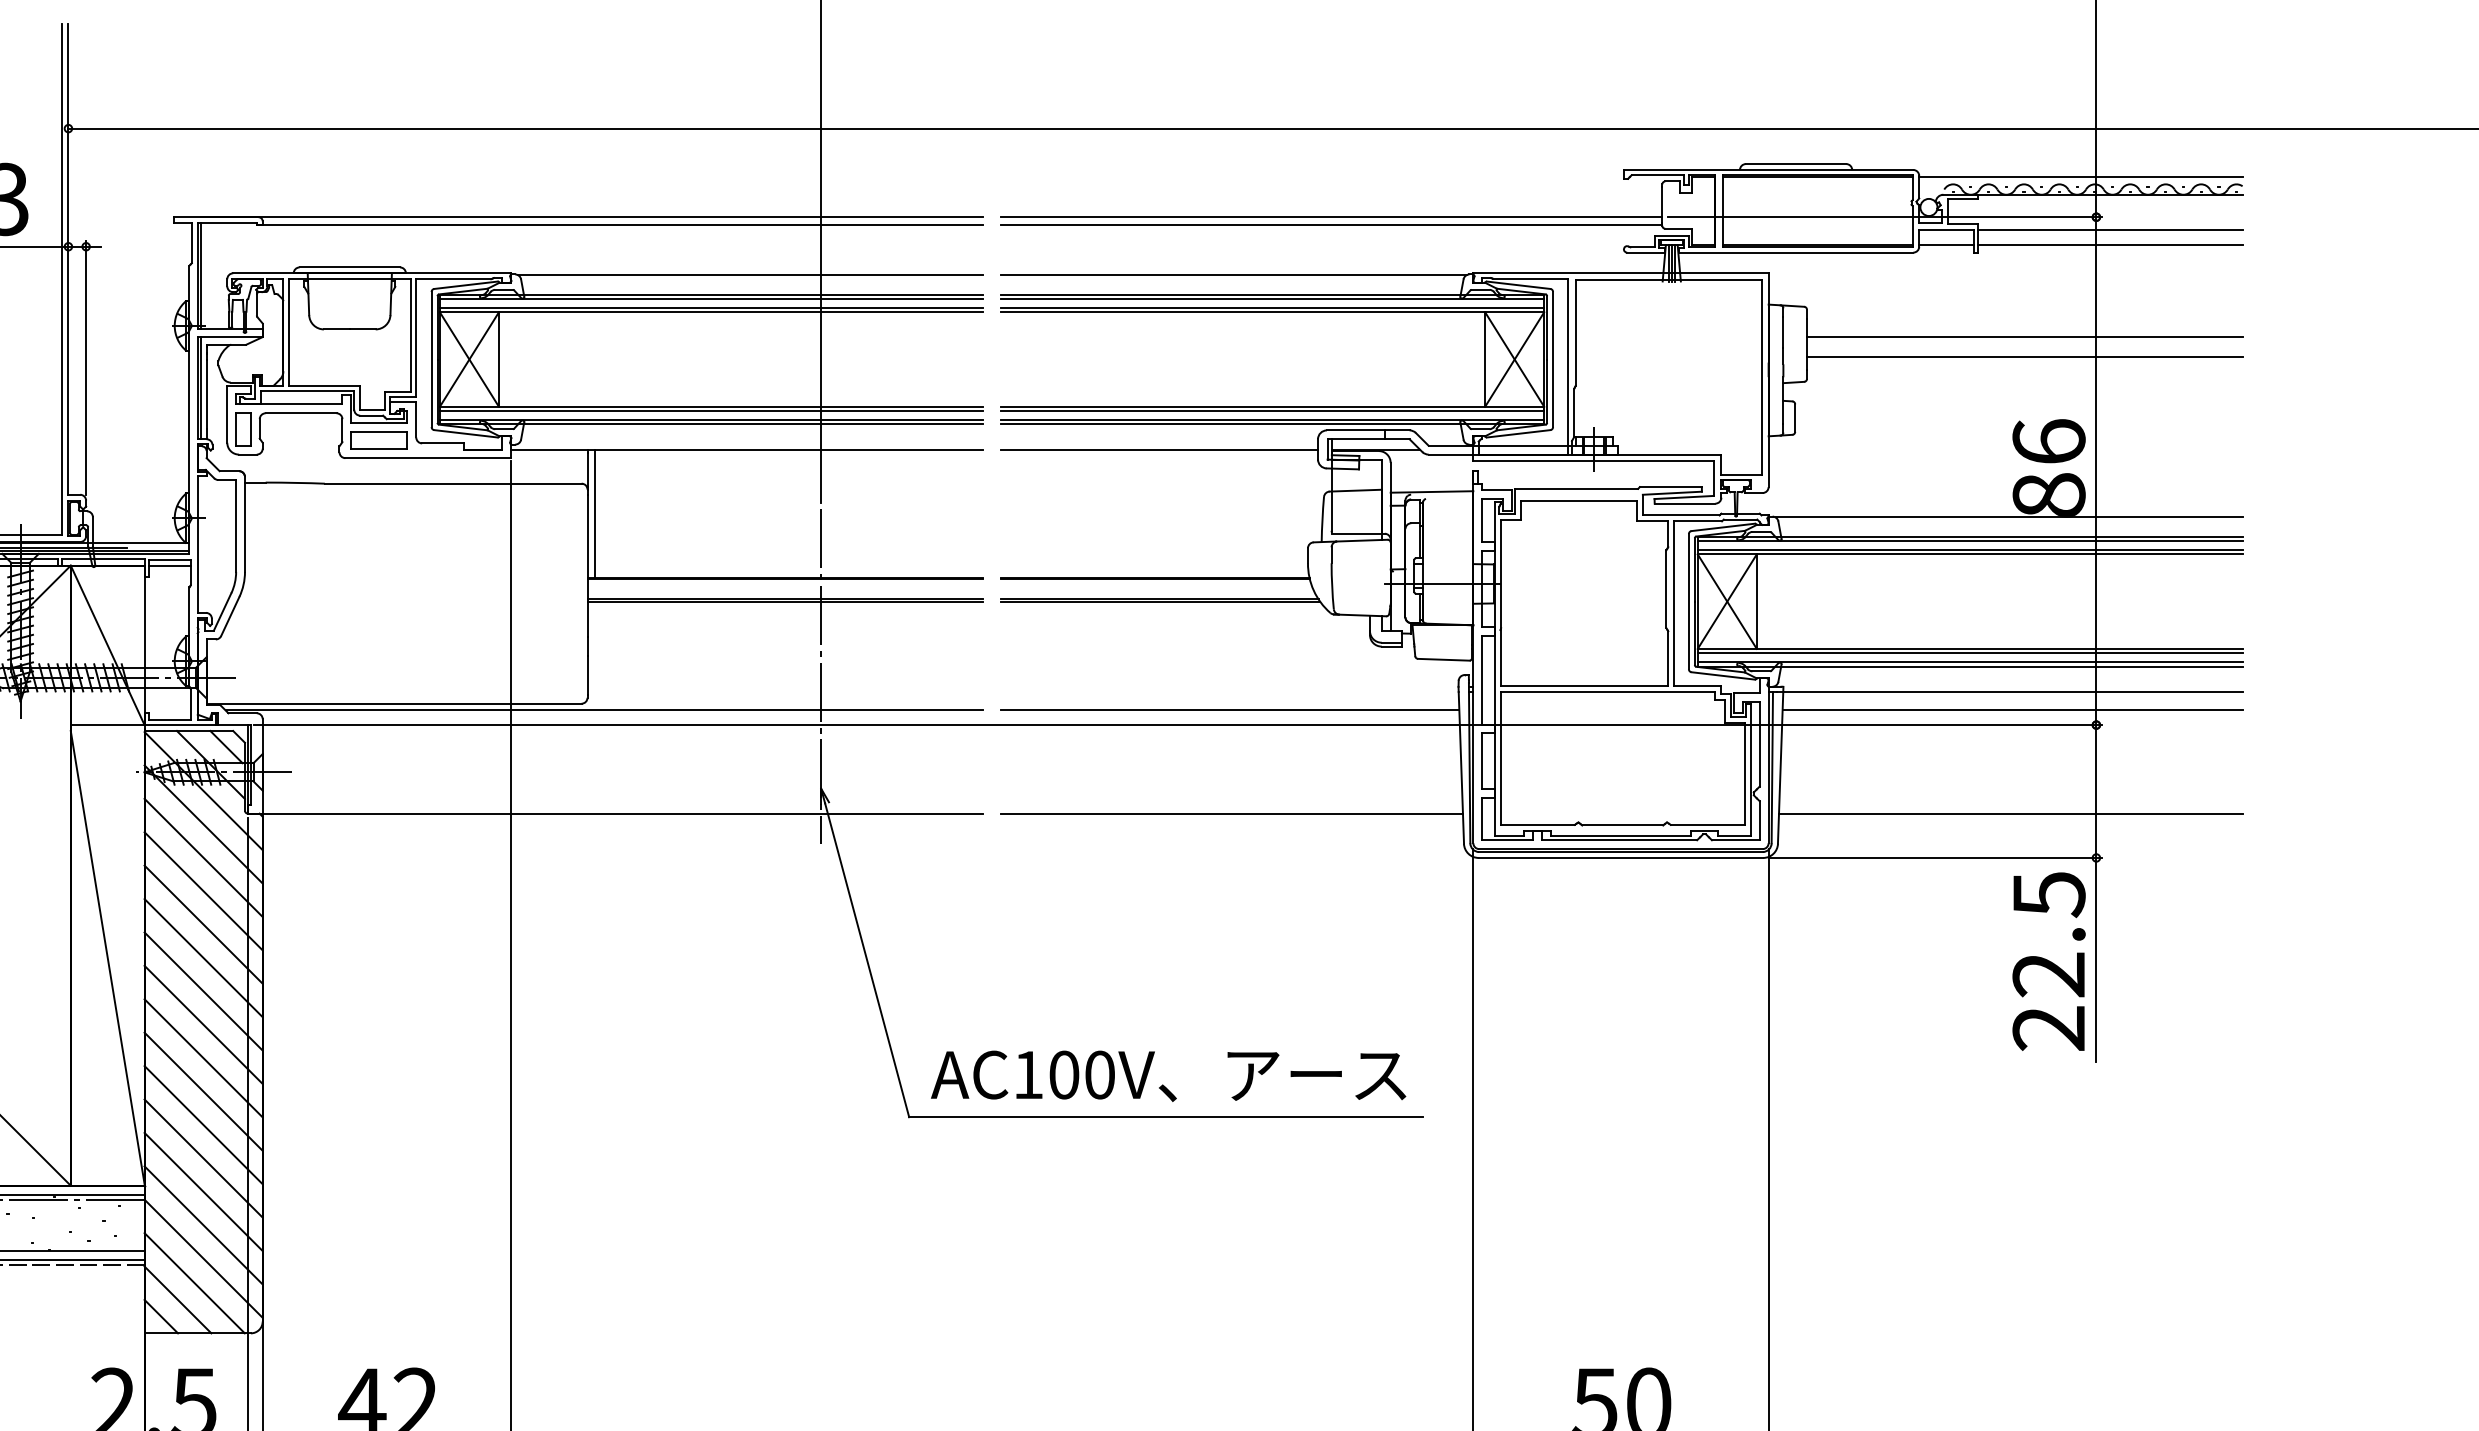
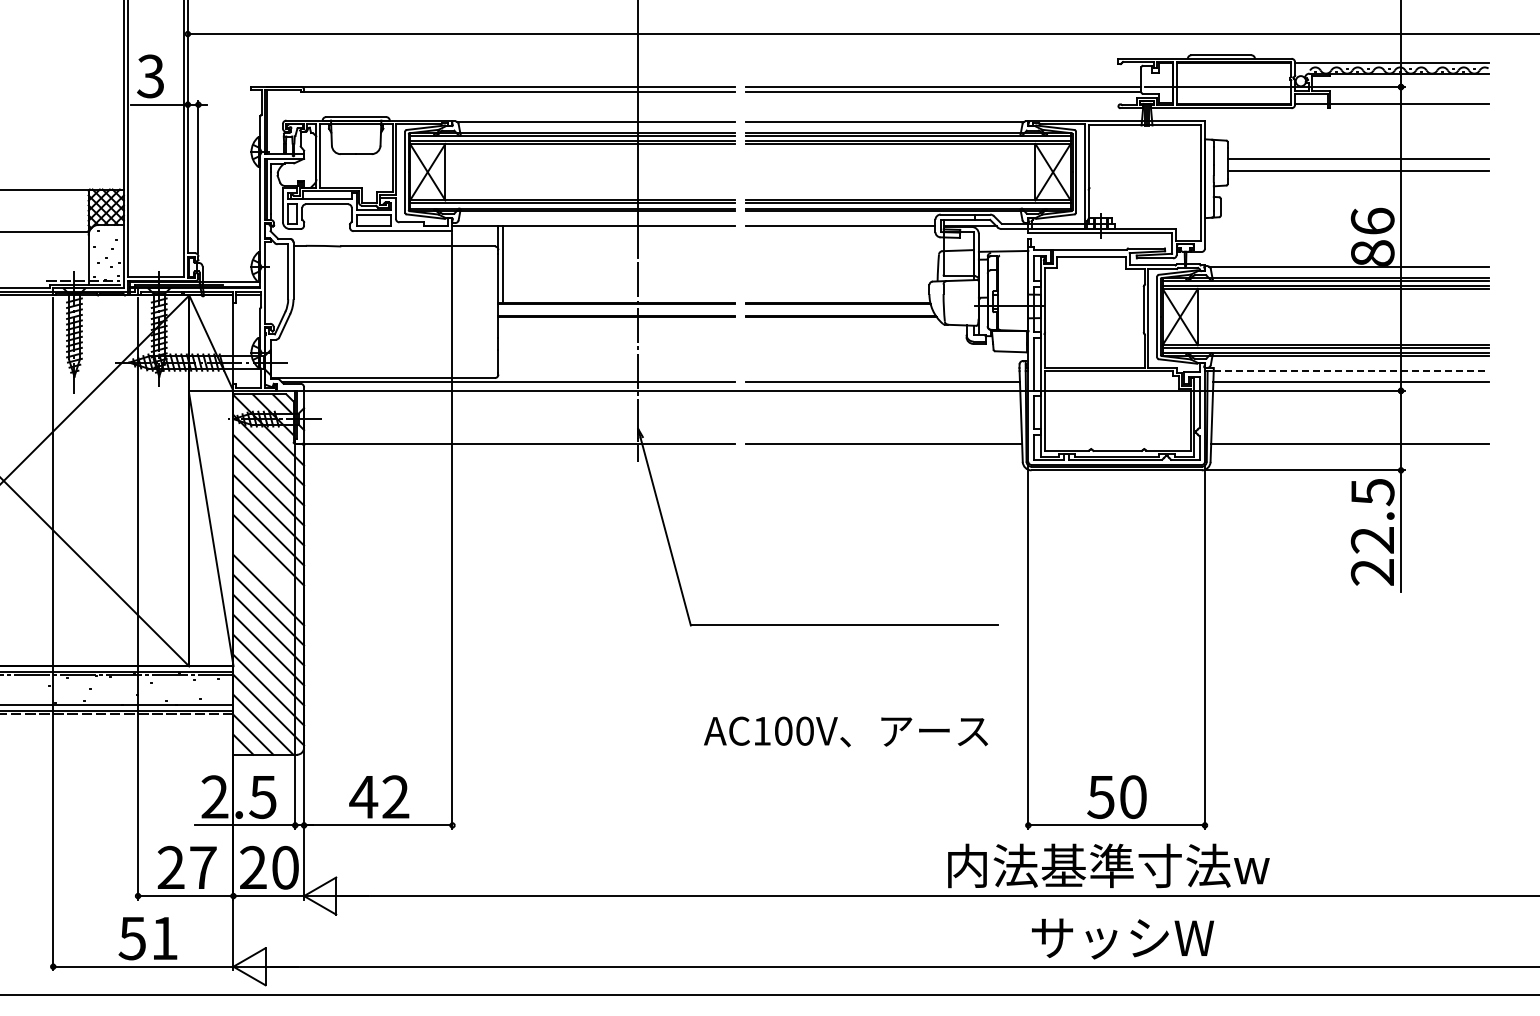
line: (2110, 229) -> (1409, 94), removed
line: (2013, 692) -> (1351, 371), solid -> dashed
line: (203, 1023) -> (268, 569), removed
text: (1167, 1075) -> (845, 731), moved

